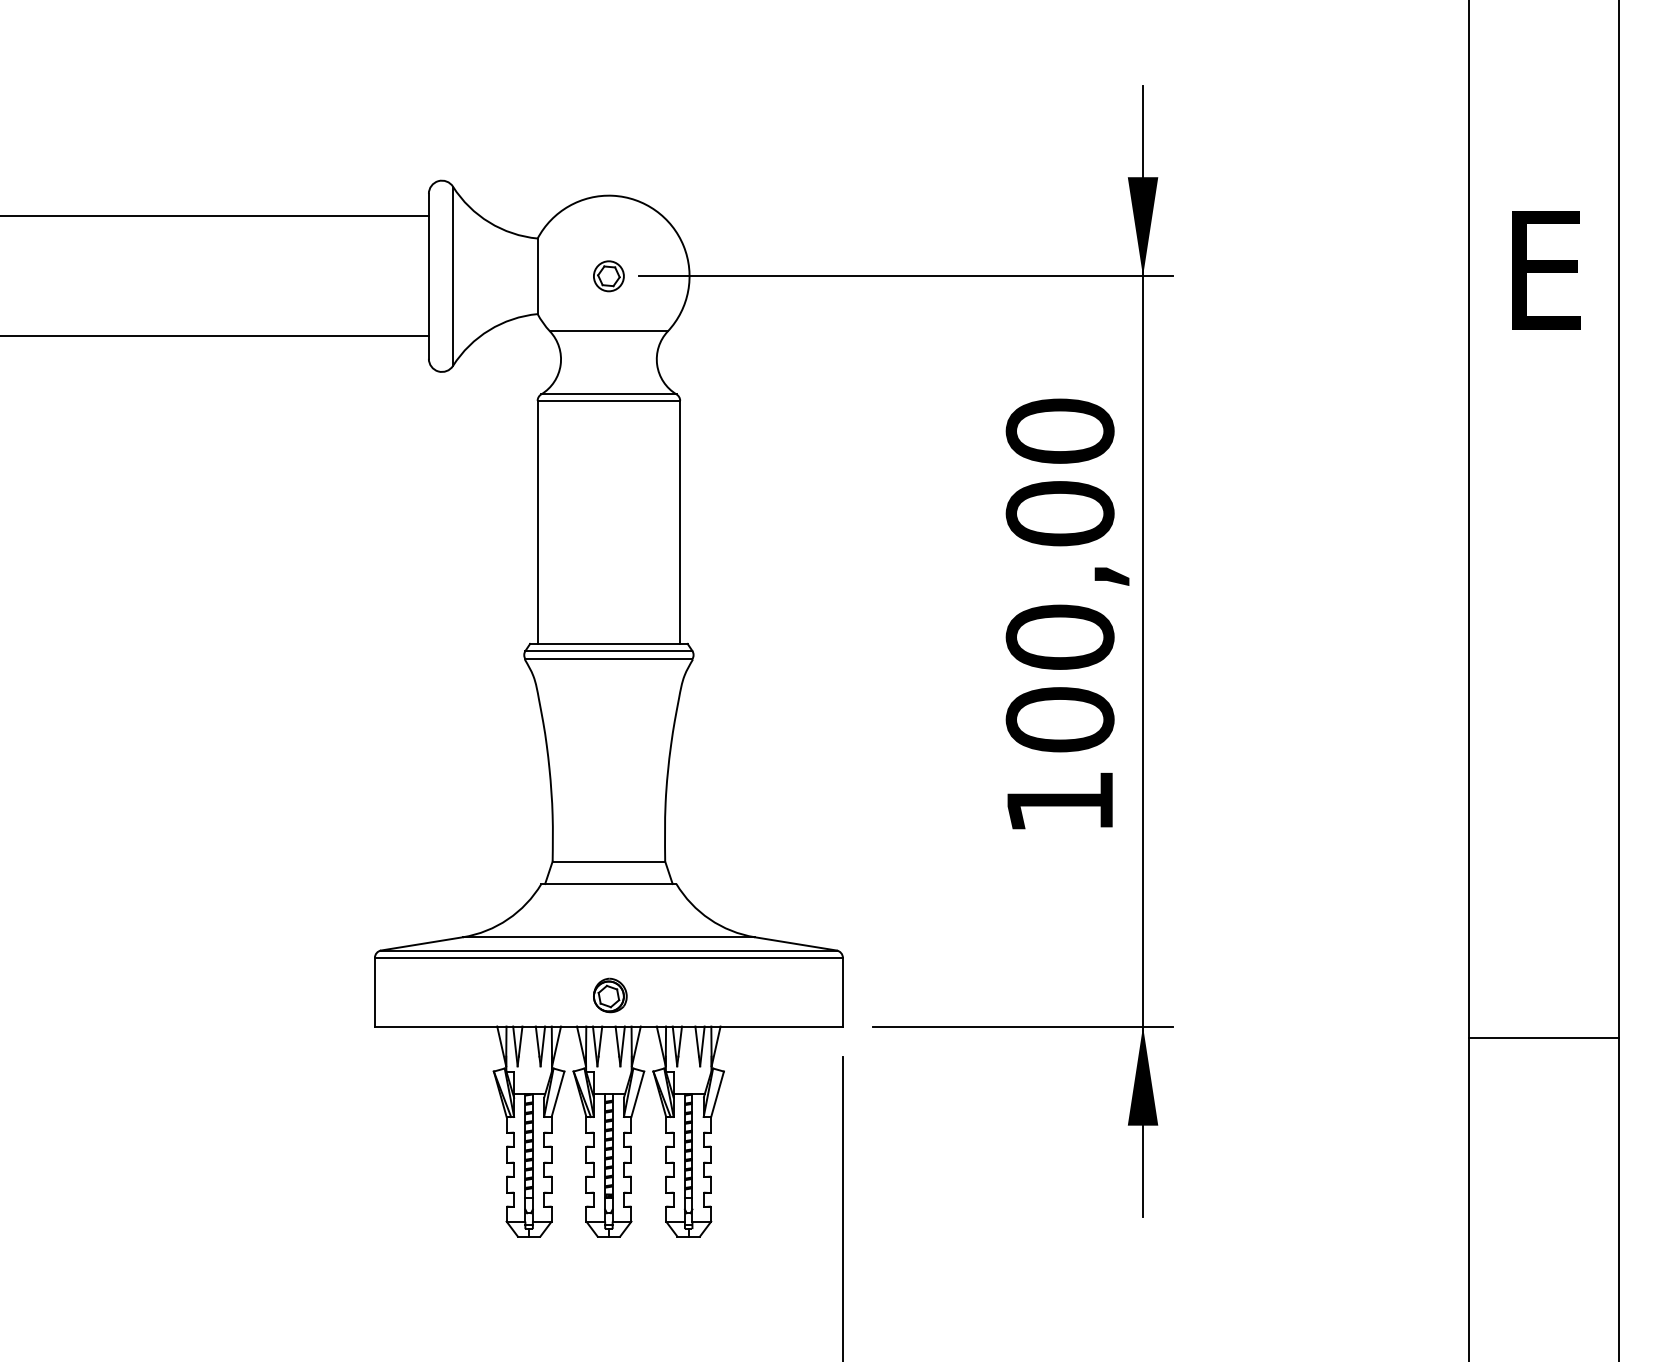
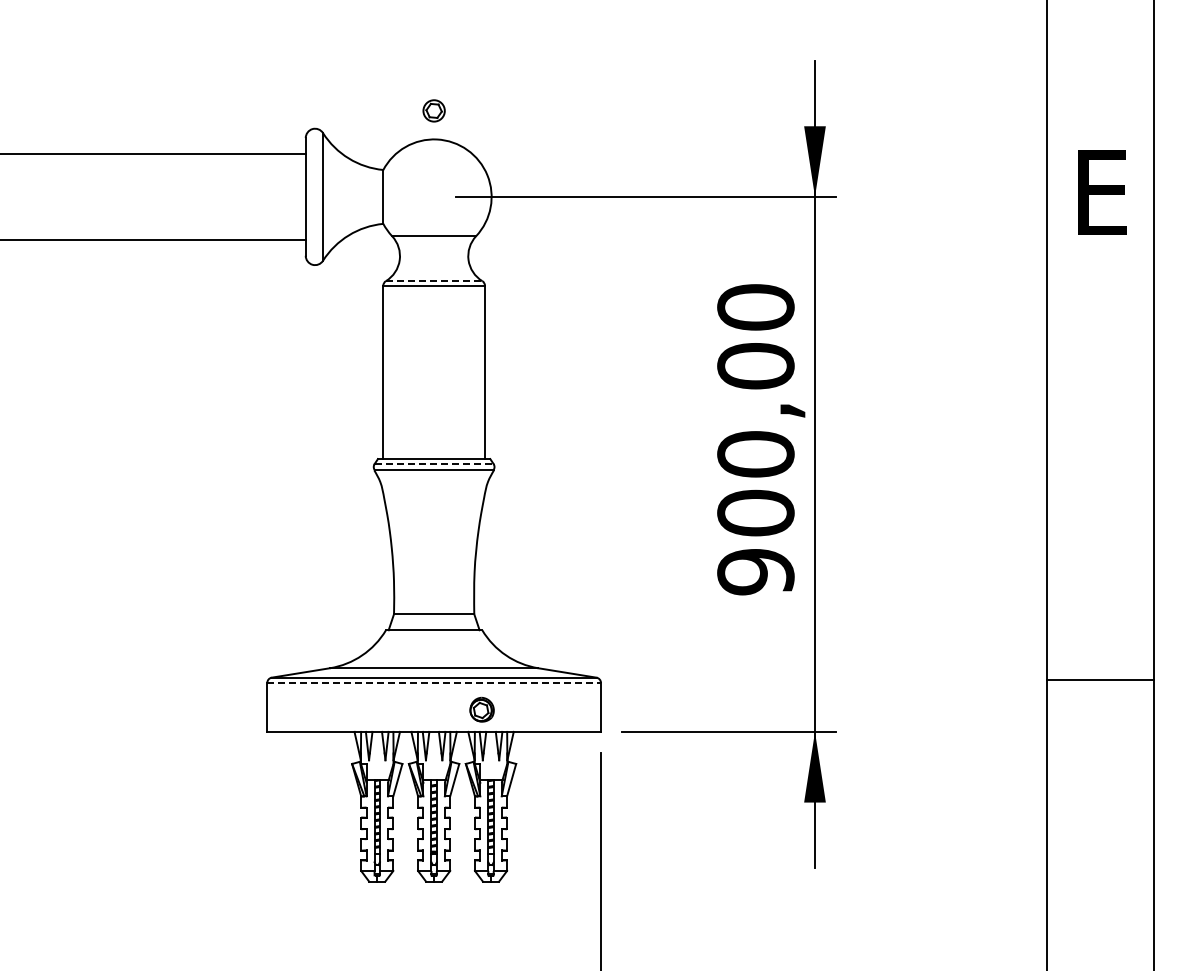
part: (608, 275) -> (433, 110), moved
line: (609, 394) -> (434, 281), solid -> dashed
line: (609, 651) -> (434, 464), solid -> dashed
text: (1059, 803) -> (755, 572), 100,00 -> 900,00
line: (609, 957) -> (434, 682), solid -> dashed
part: (609, 995) -> (481, 709), moved
line: (1543, 1038) -> (1100, 680), moved

